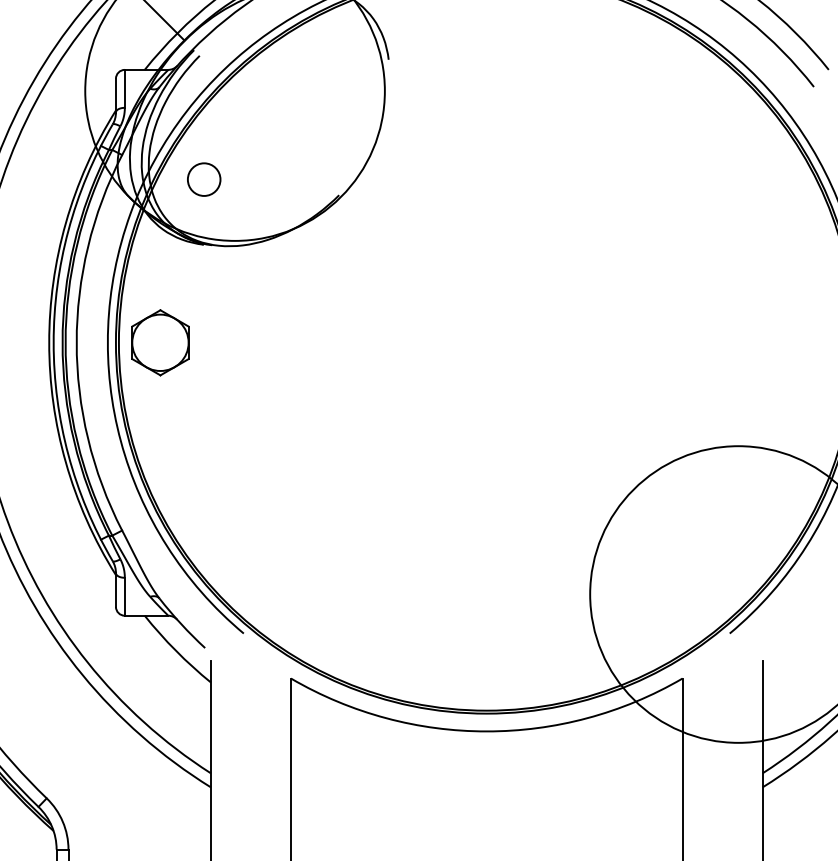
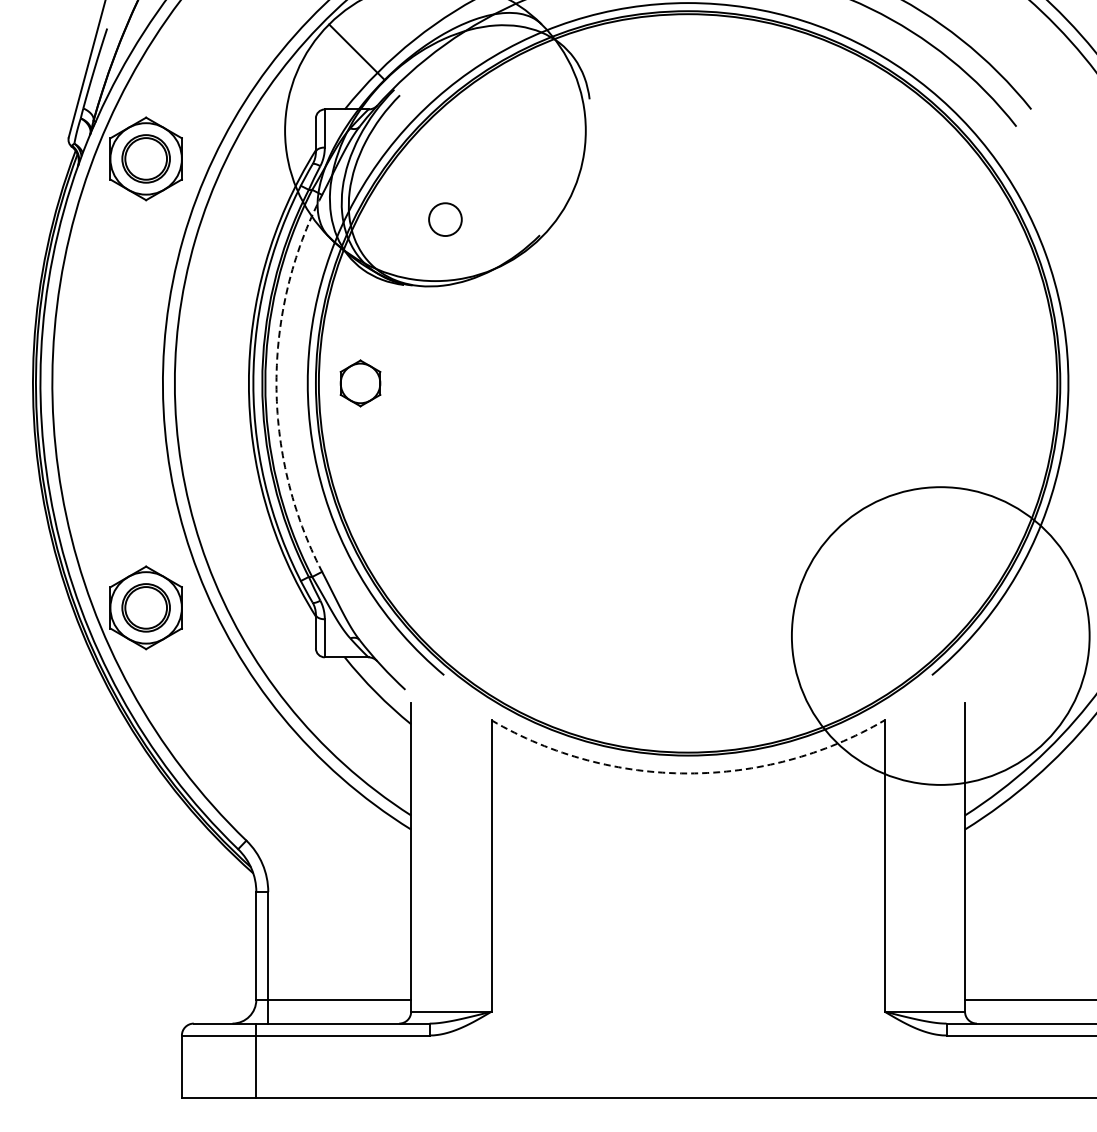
circle: (204, 179) -> (445, 219), moved
arc: (76, 342) -> (276, 383), solid -> dashed
part: (160, 342) -> (360, 383), size x0.7
arc: (487, 731) -> (688, 773), solid -> dashed

